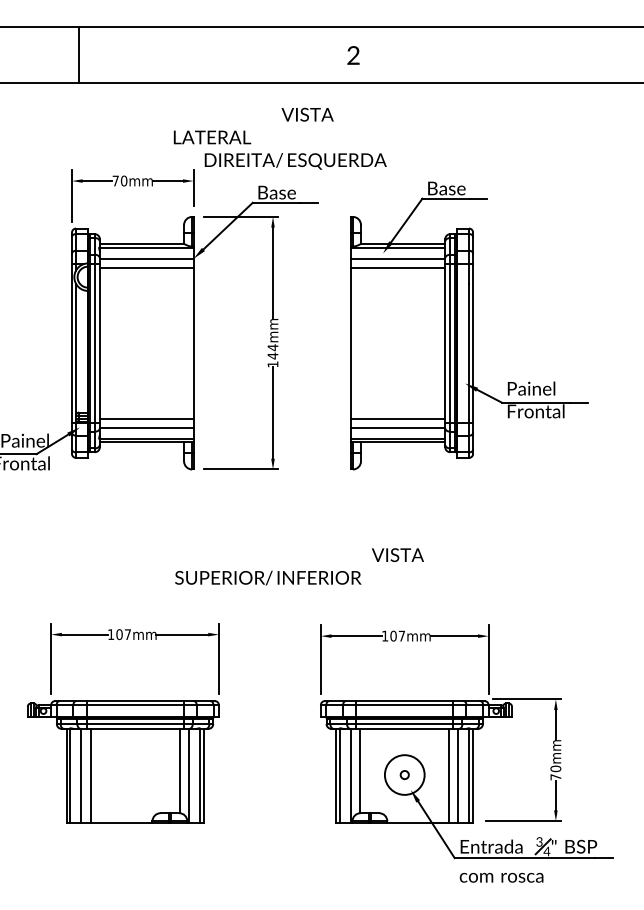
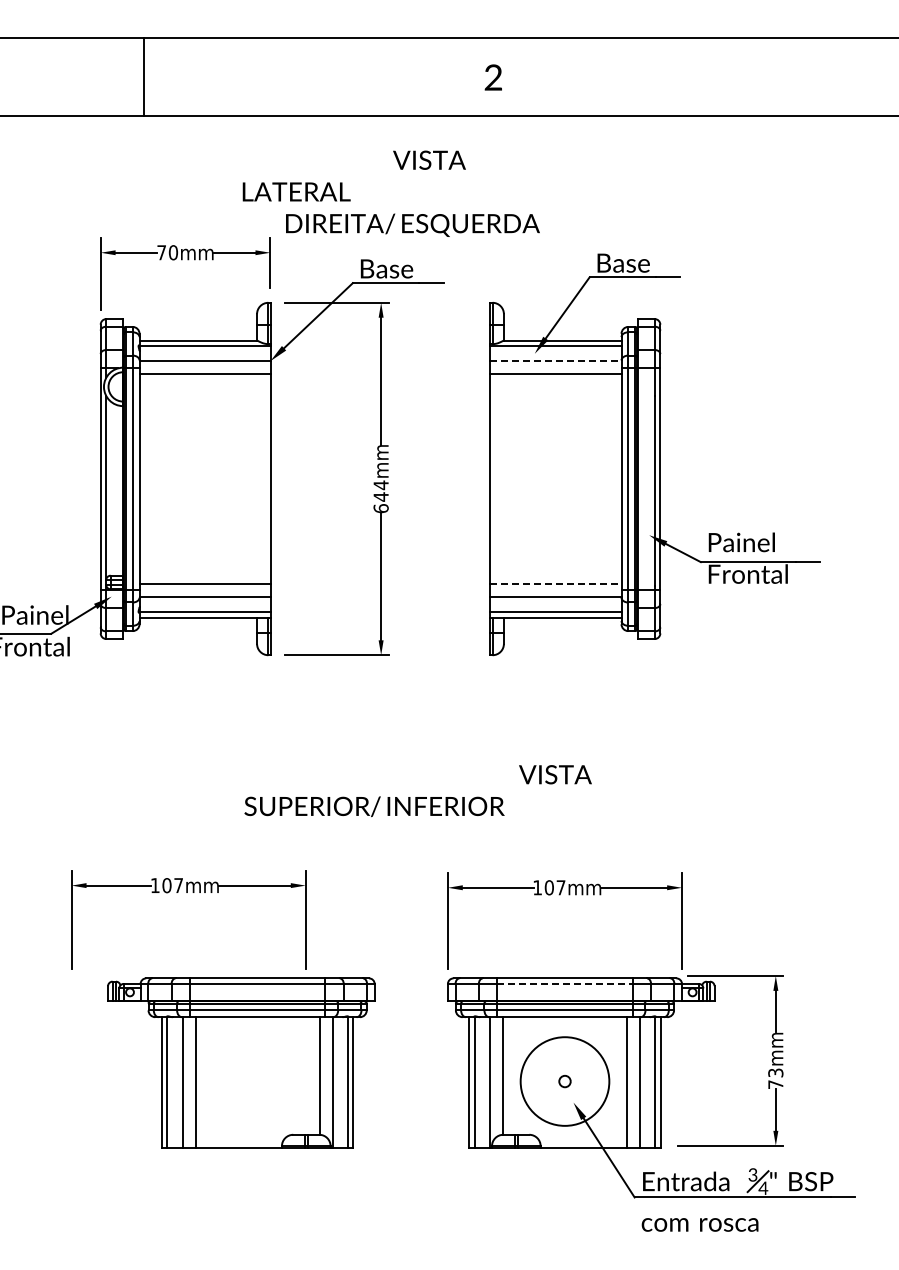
line: (79, 54) -> (143, 76), moved
line: (397, 258) -> (555, 361), solid -> dashed
text: (272, 364) -> (380, 508), 144mm -> 644mm
line: (397, 418) -> (555, 584), solid -> dashed
line: (404, 705) -> (564, 984), solid -> dashed
part: (123, 761) -> (241, 1062), moved
text: (555, 768) -> (775, 1072), 70mm -> 73mm
circle: (404, 775) -> (564, 1081), size x1.6

